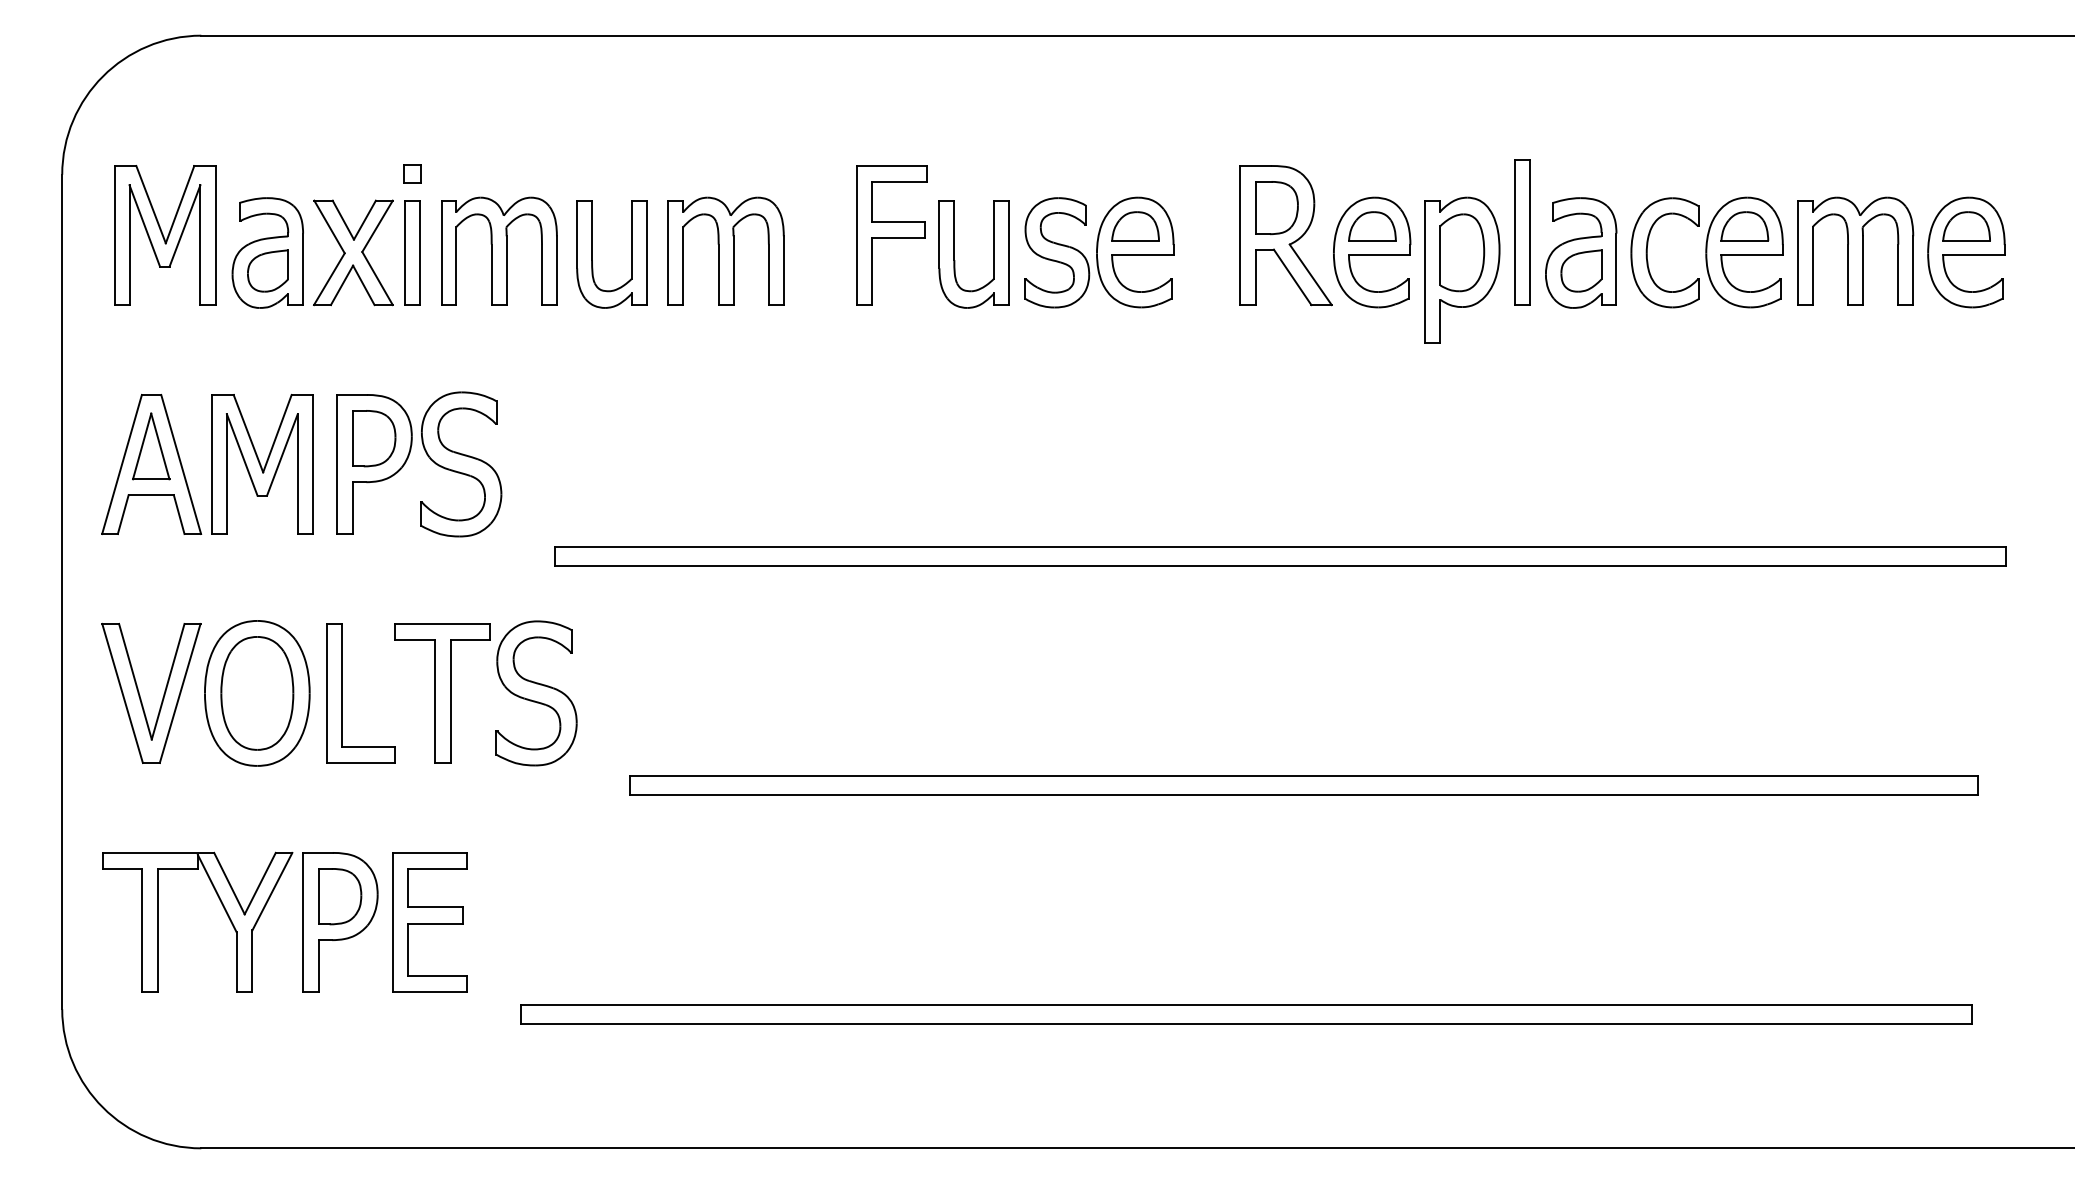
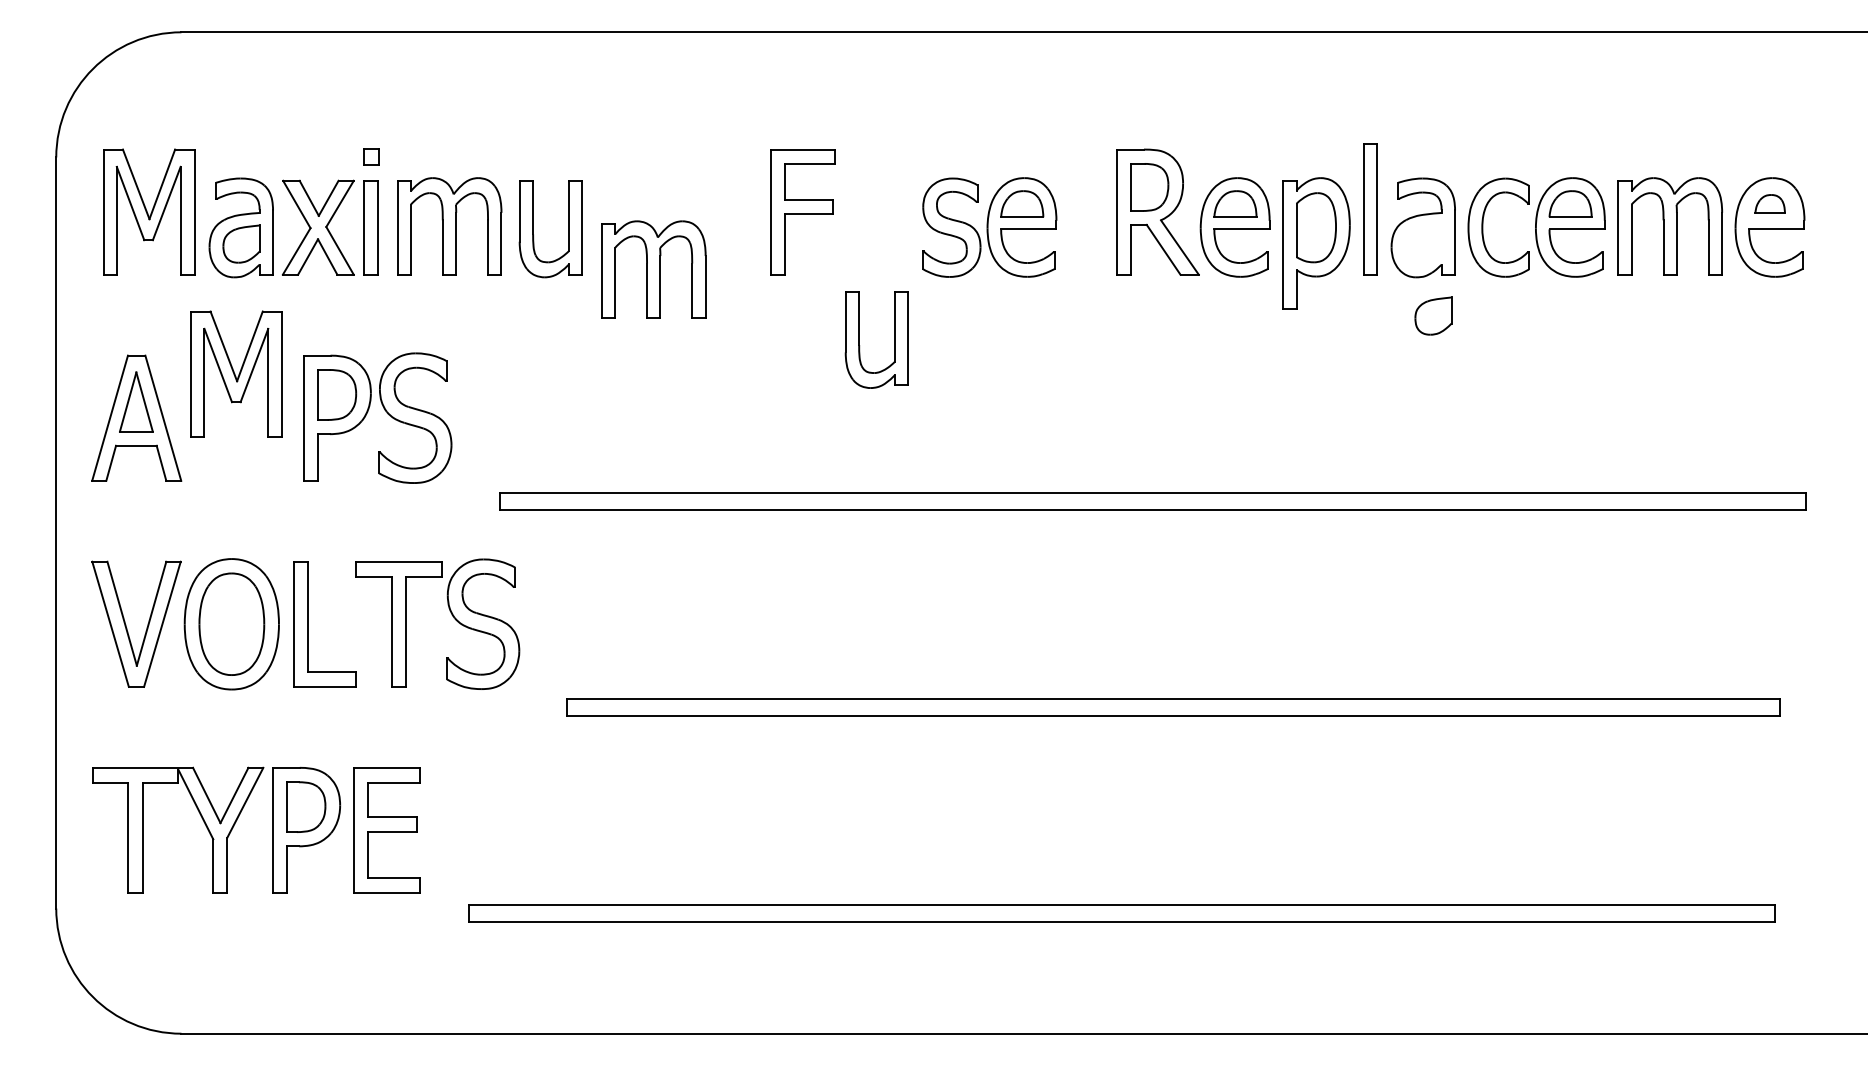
part: (1966, 226) -> (1770, 204), size x0.7
part: (725, 250) -> (653, 268), moved
part: (955, 260) -> (860, 345), moved
part: (1581, 270) -> (1433, 315), moved
part: (262, 464) -> (236, 374), moved

